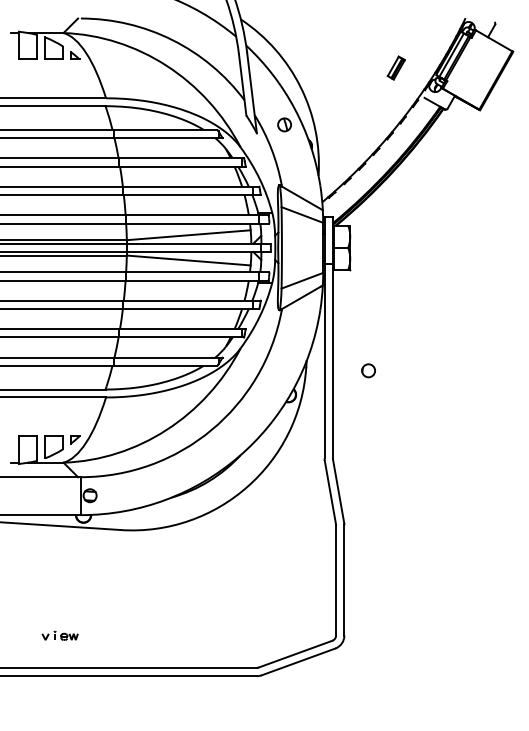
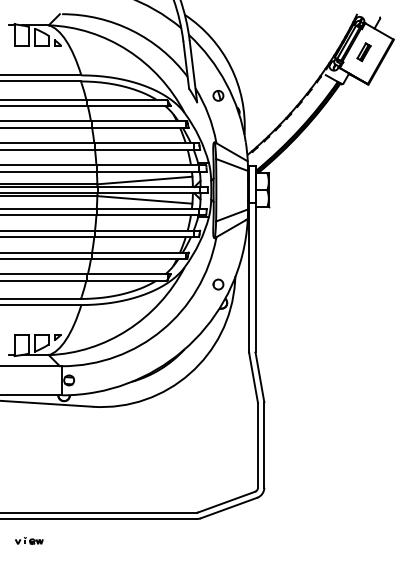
part: (395, 67) -> (363, 51), moved
circle: (368, 370) -> (218, 284), moved
part: (59, 635) -> (28, 540), moved

